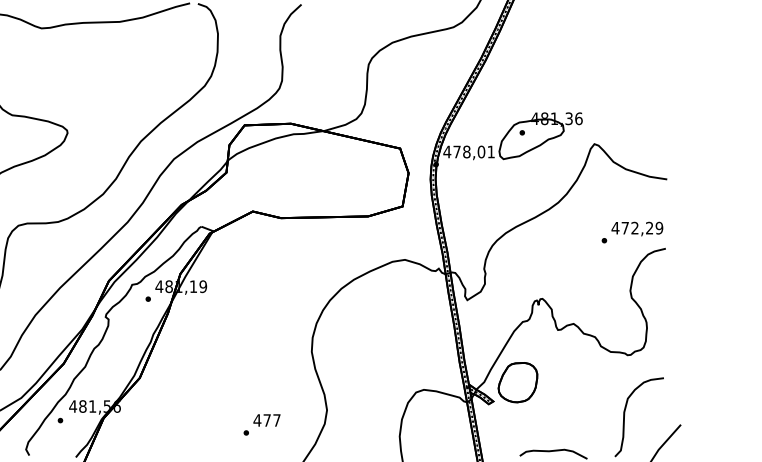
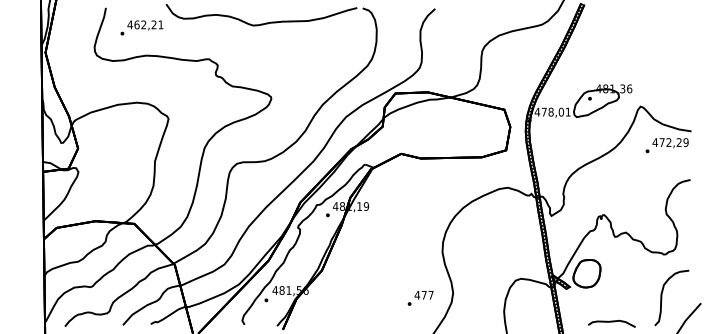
text: (631, 232) -> (666, 145), moved
text: (261, 425) -> (420, 298), moved

